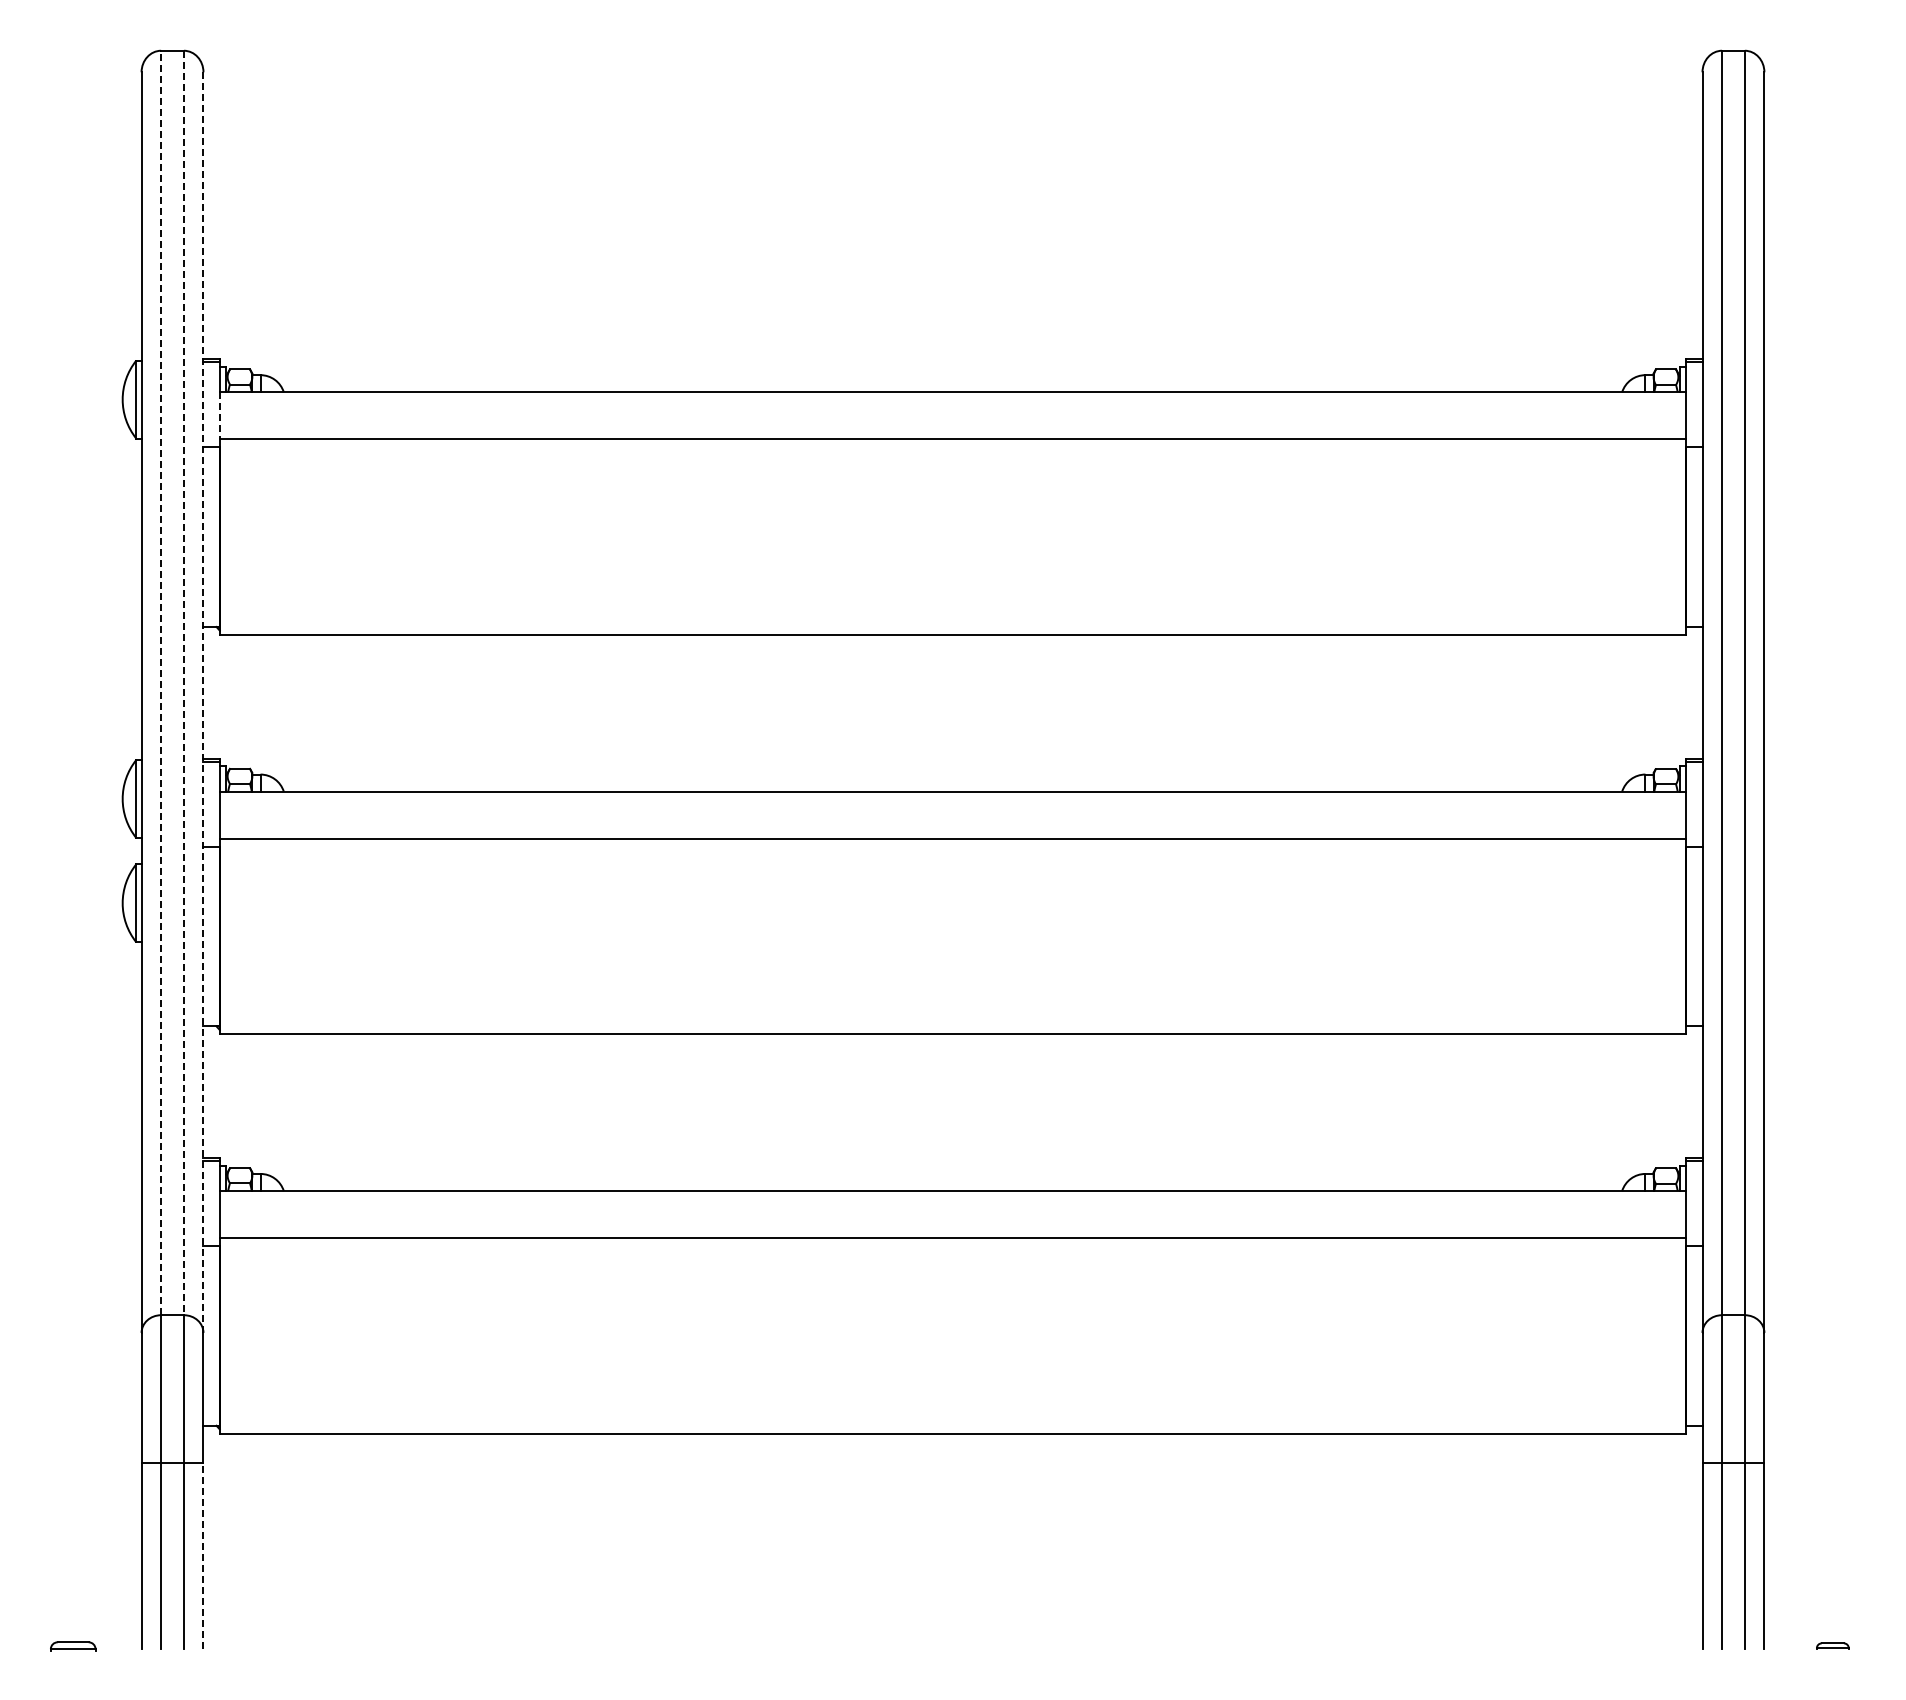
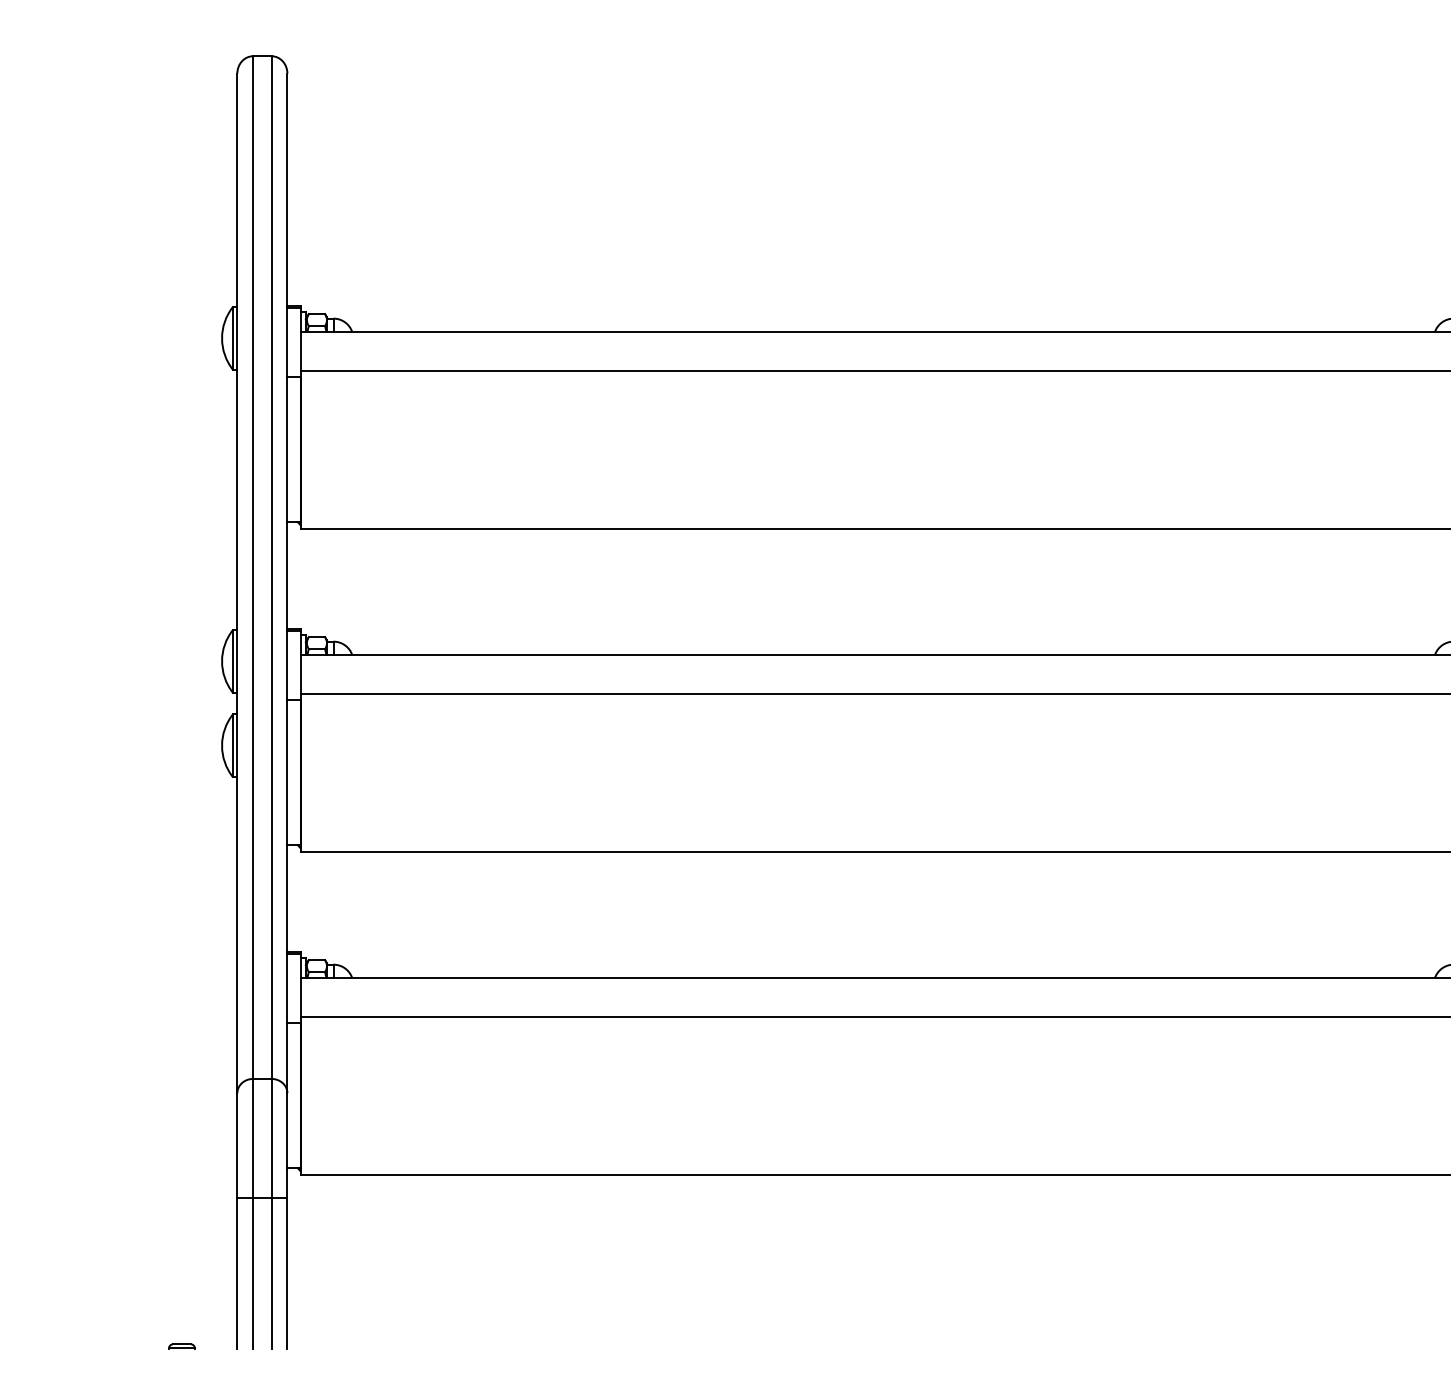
line: (219, 415) -> (300, 351), dashed -> solid
line: (161, 682) -> (253, 567), dashed -> solid
line: (183, 683) -> (271, 568), dashed -> solid
line: (203, 702) -> (287, 583), dashed -> solid
line: (203, 1555) -> (287, 1273), dashed -> solid
part: (72, 1645) -> (181, 1346), size x0.71

